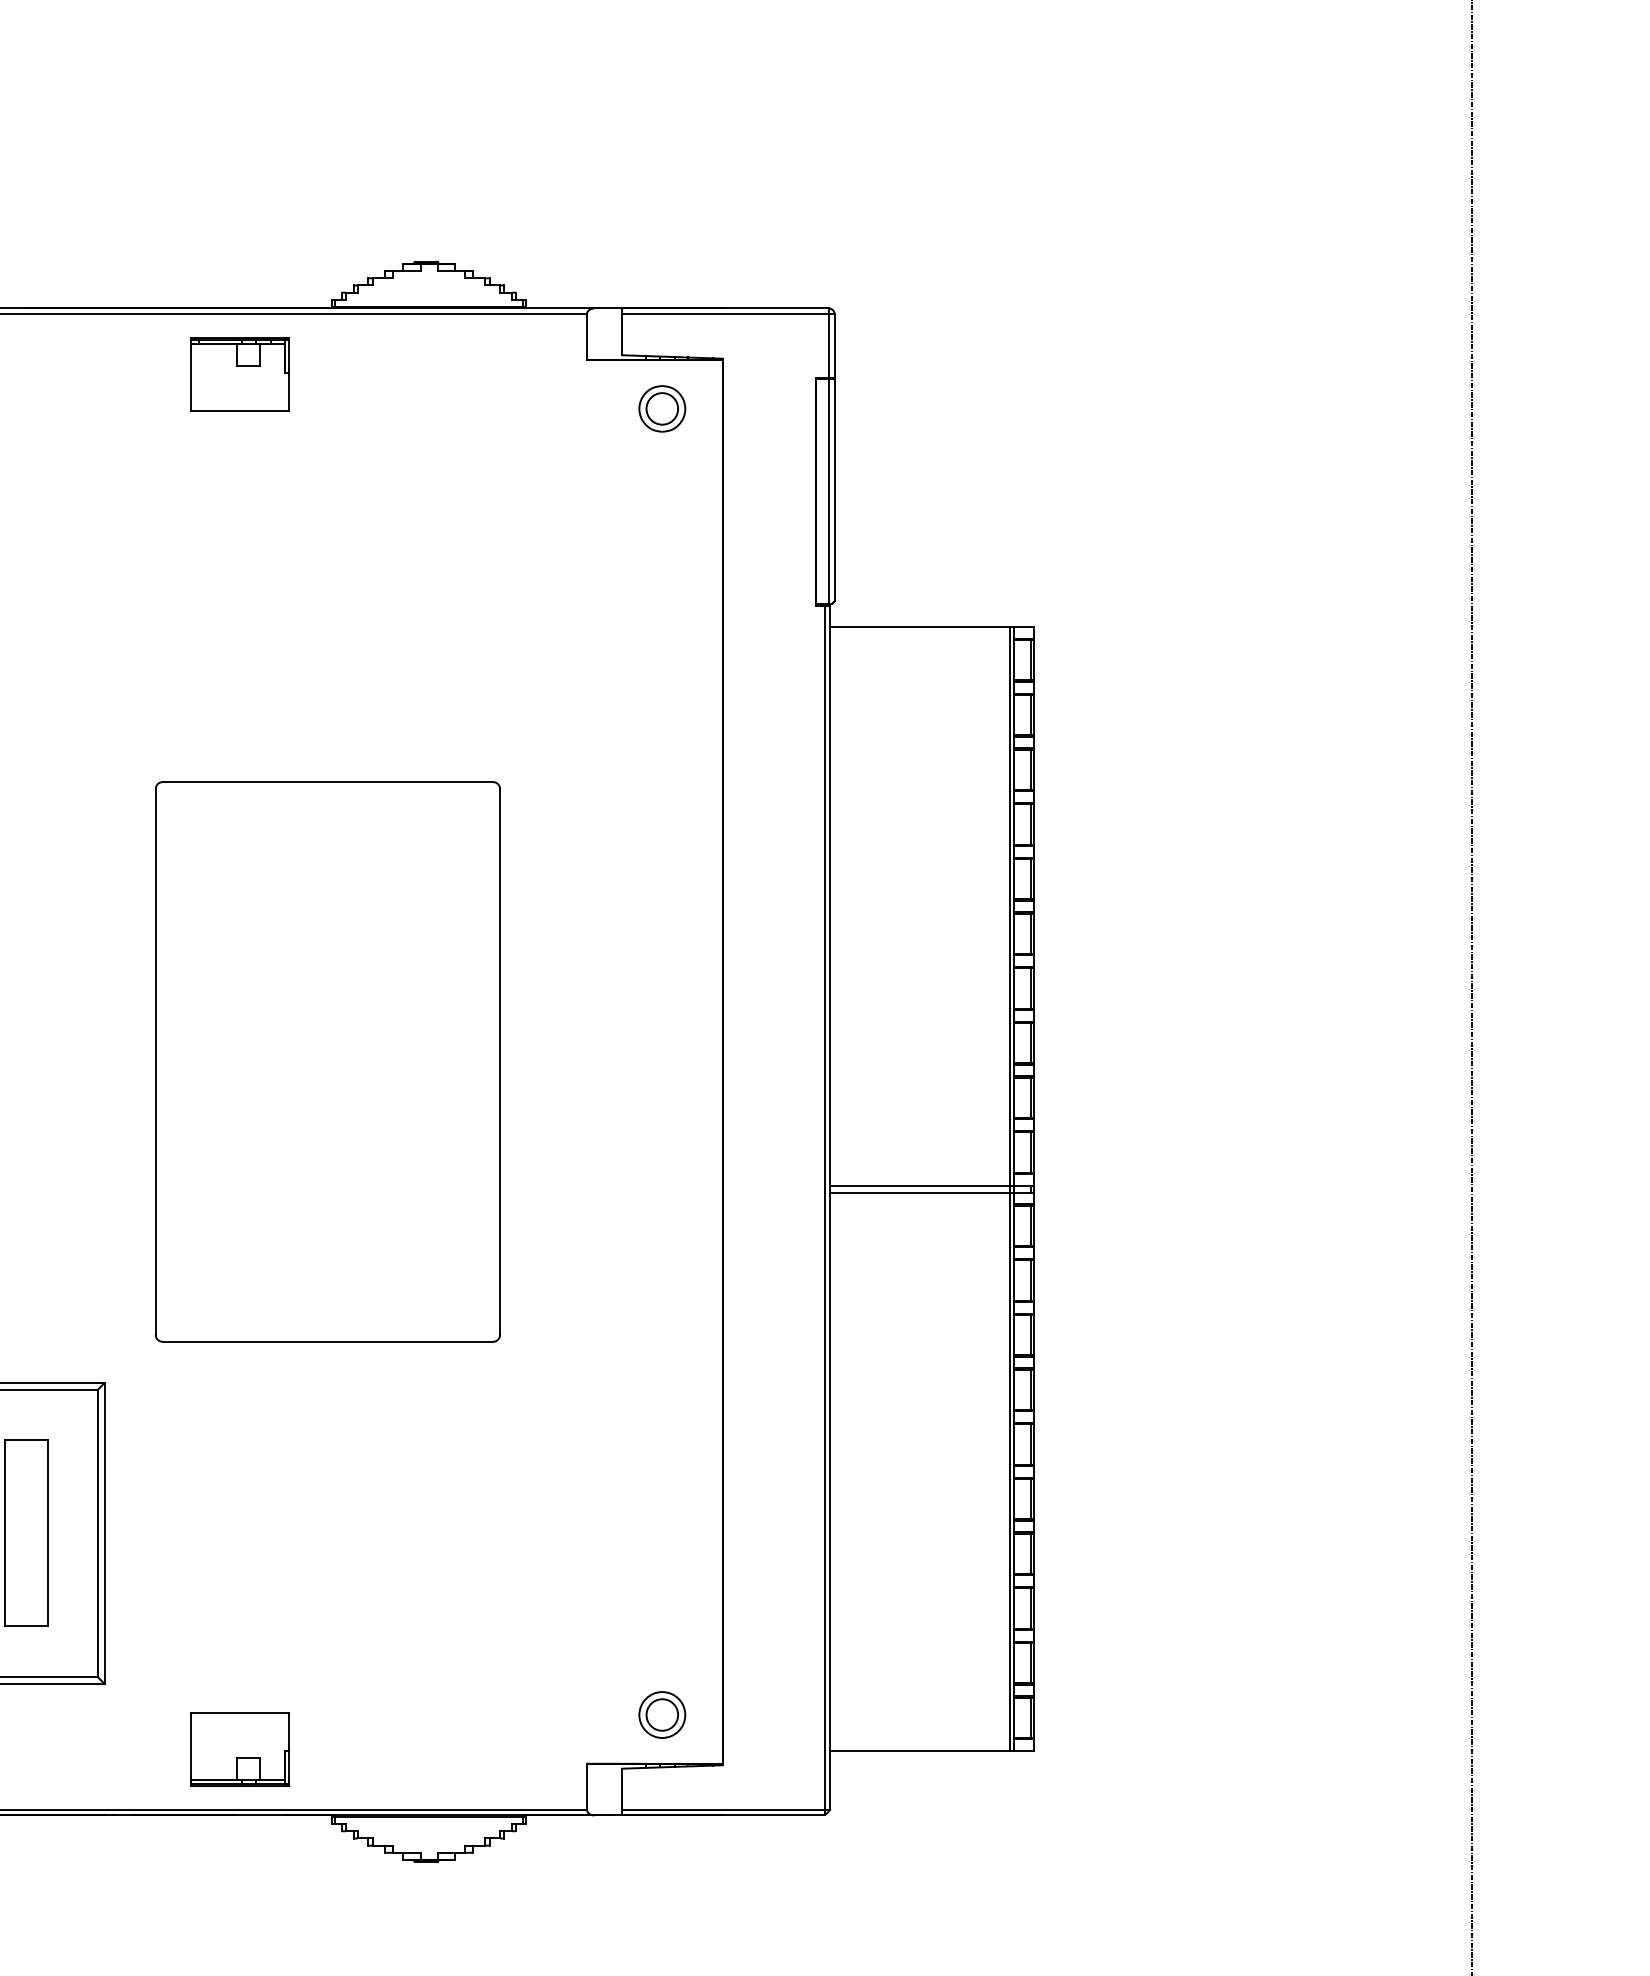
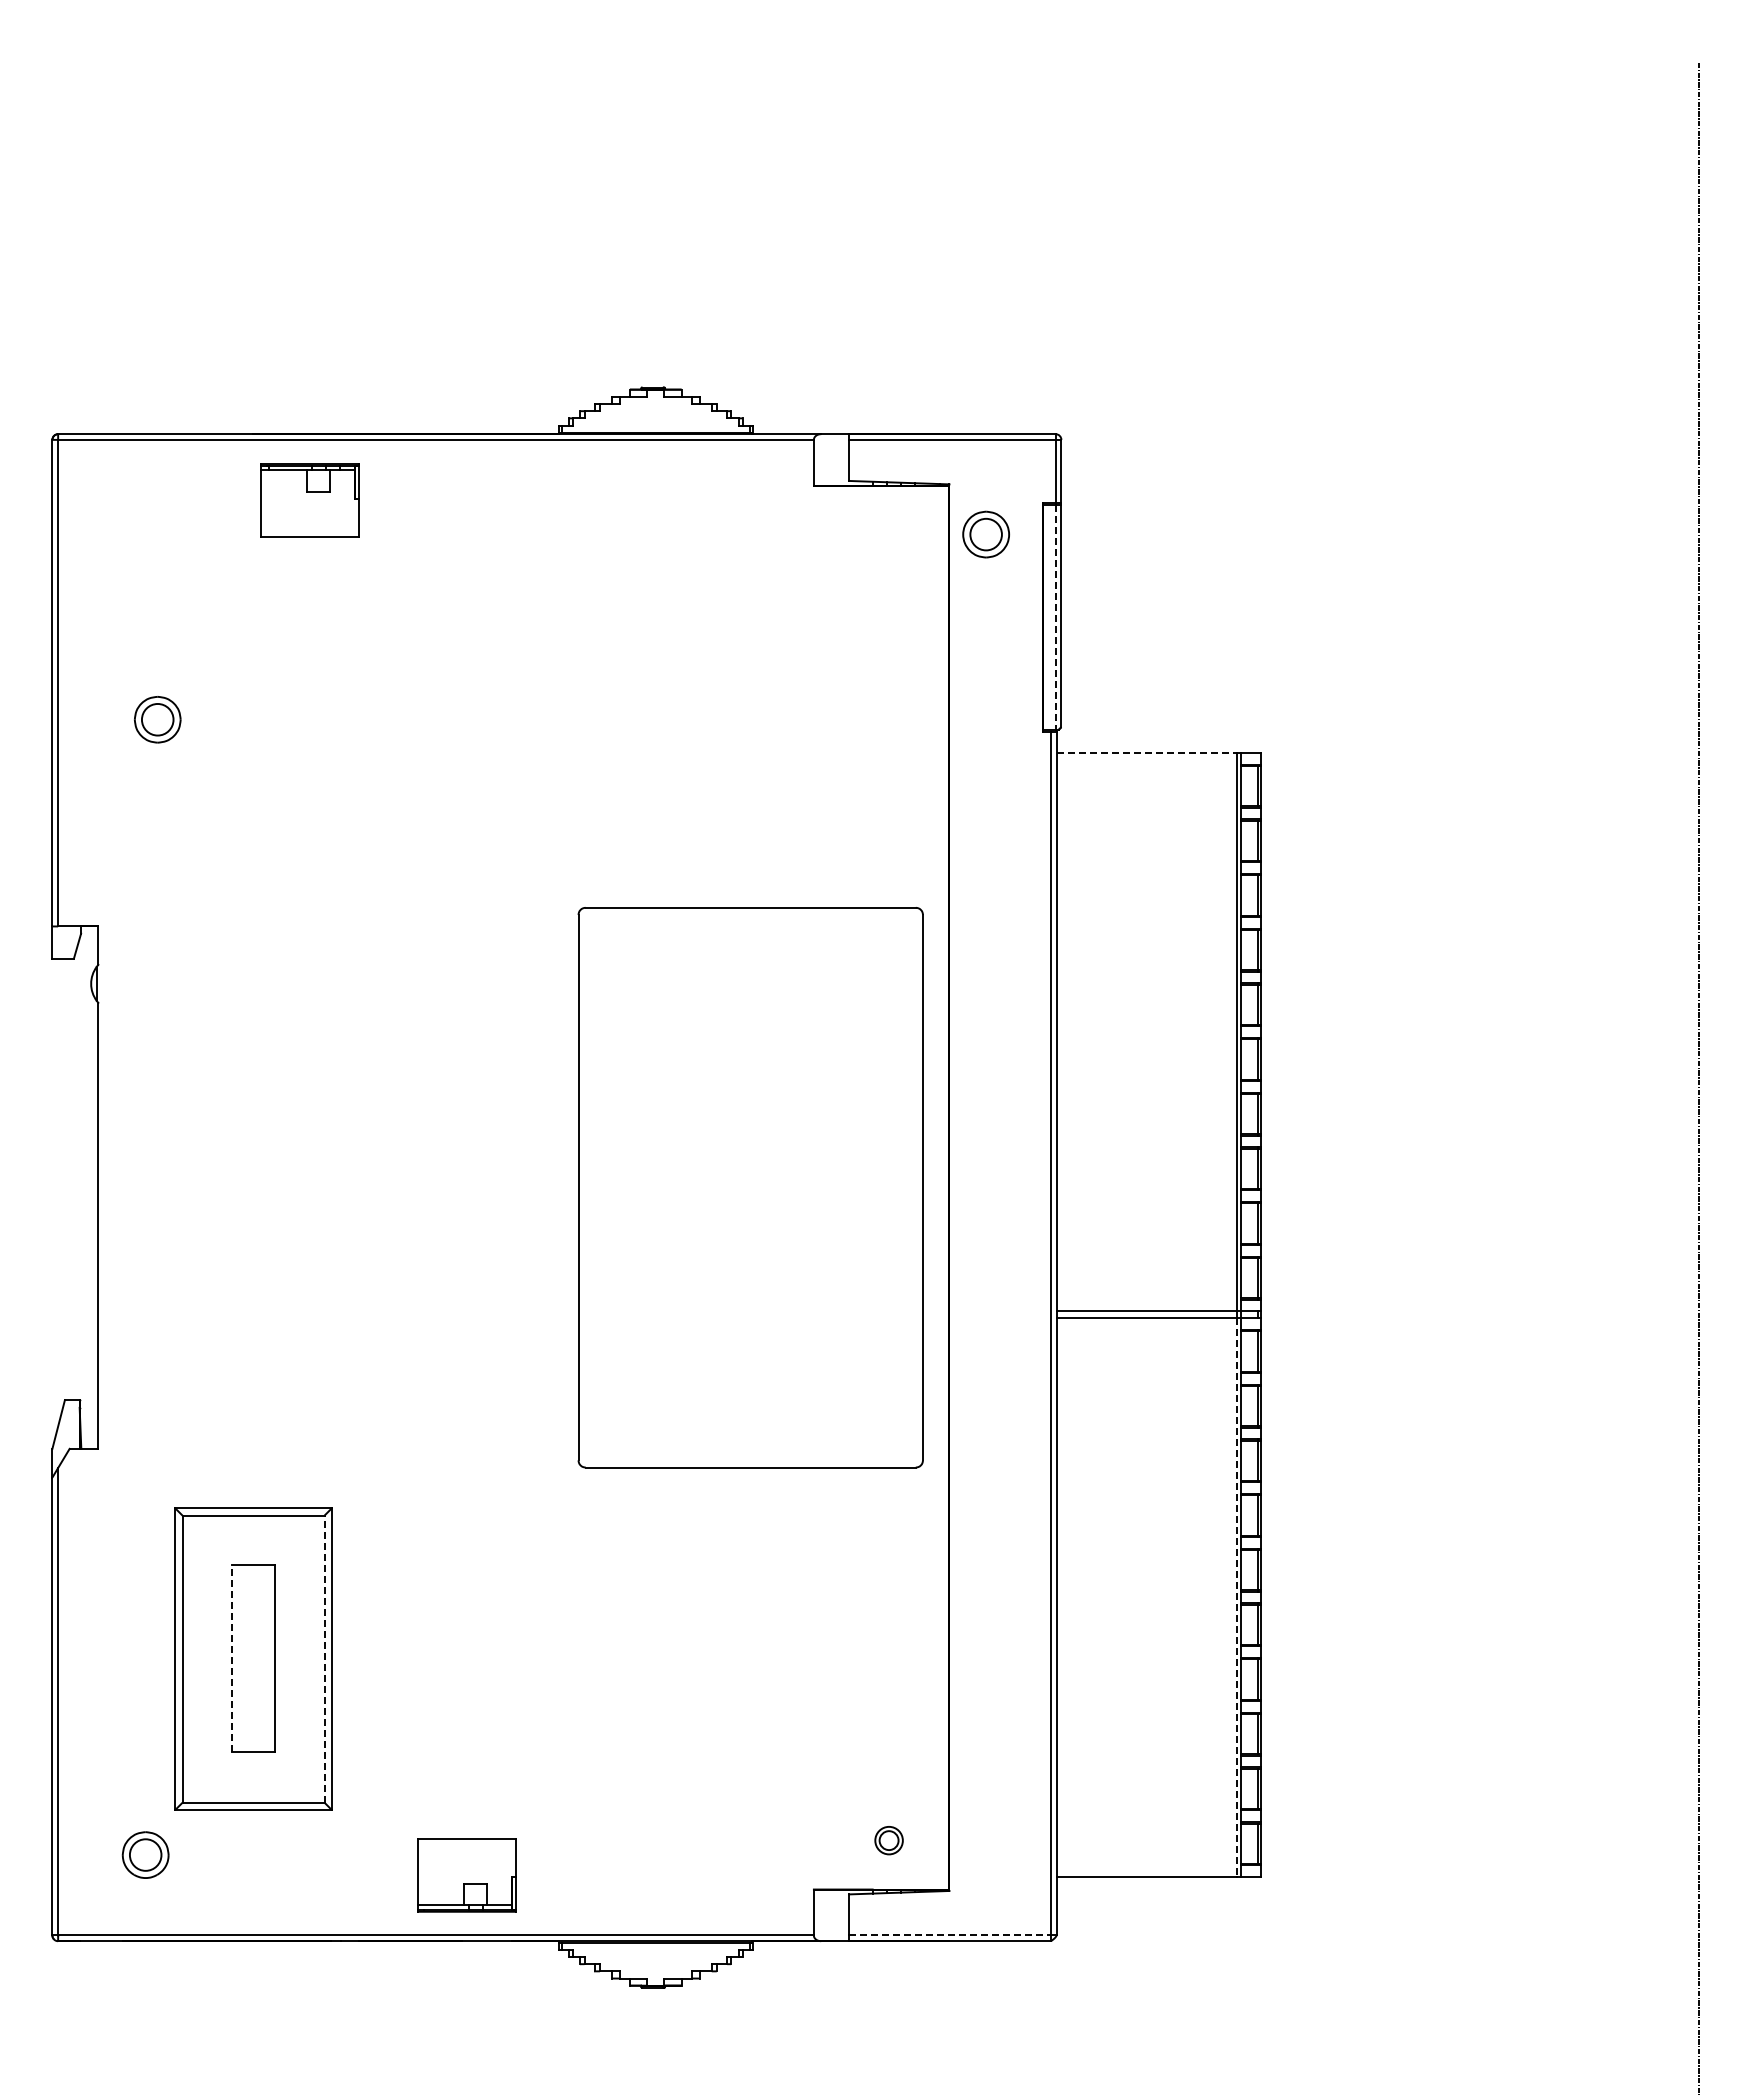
part: (239, 374) -> (309, 500), moved
part: (661, 408) -> (985, 534), moved
line: (828, 491) -> (1055, 617), solid -> dashed
line: (919, 627) -> (1146, 753), solid -> dashed
part: (327, 1061) -> (750, 1187), moved
line: (1009, 1472) -> (1236, 1598), solid -> dashed
line: (4, 1532) -> (231, 1658), solid -> dashed
line: (97, 1533) -> (324, 1659), solid -> dashed
part: (661, 1714) -> (888, 1840), size x0.6
line: (723, 1809) -> (950, 1935), solid -> dashed

